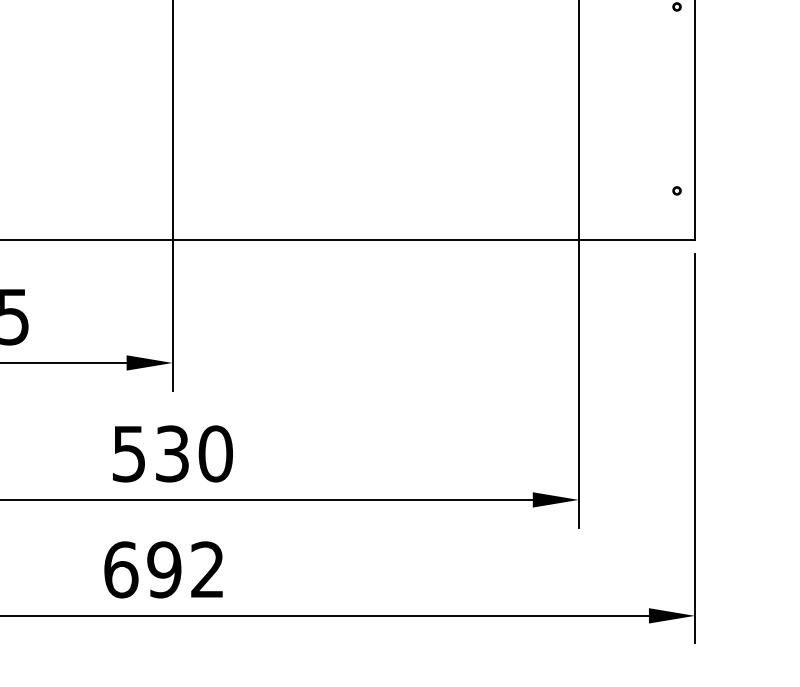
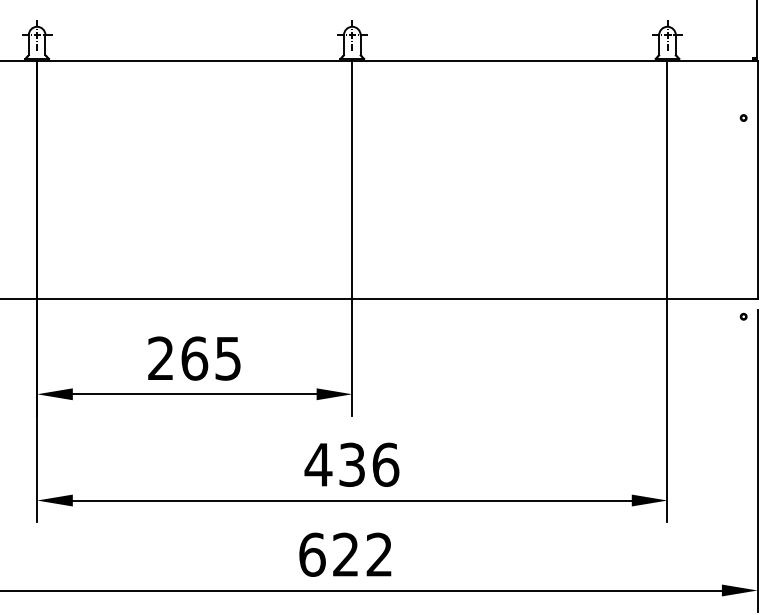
part: (676, 190) -> (743, 316), moved
text: (171, 453) -> (351, 464), 530 -> 436
text: (163, 569) -> (345, 554), 692 -> 622

